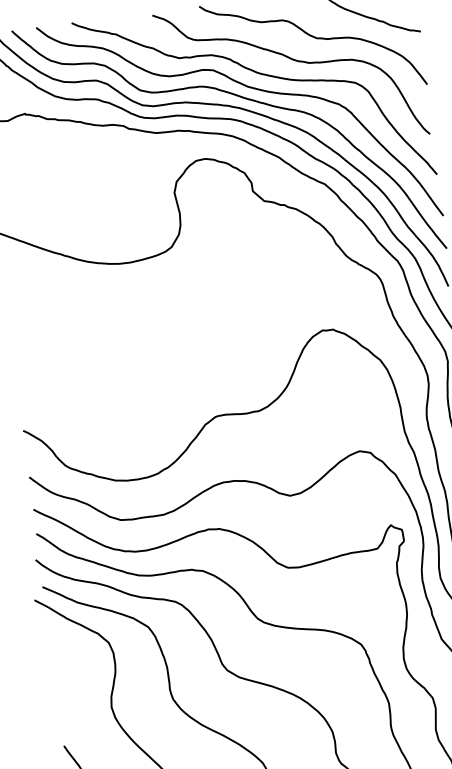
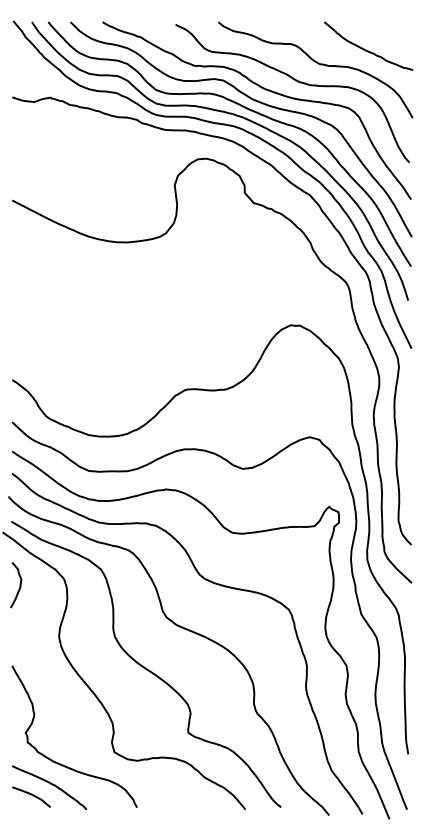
curve: (60, 656) -> (19, 585), added

